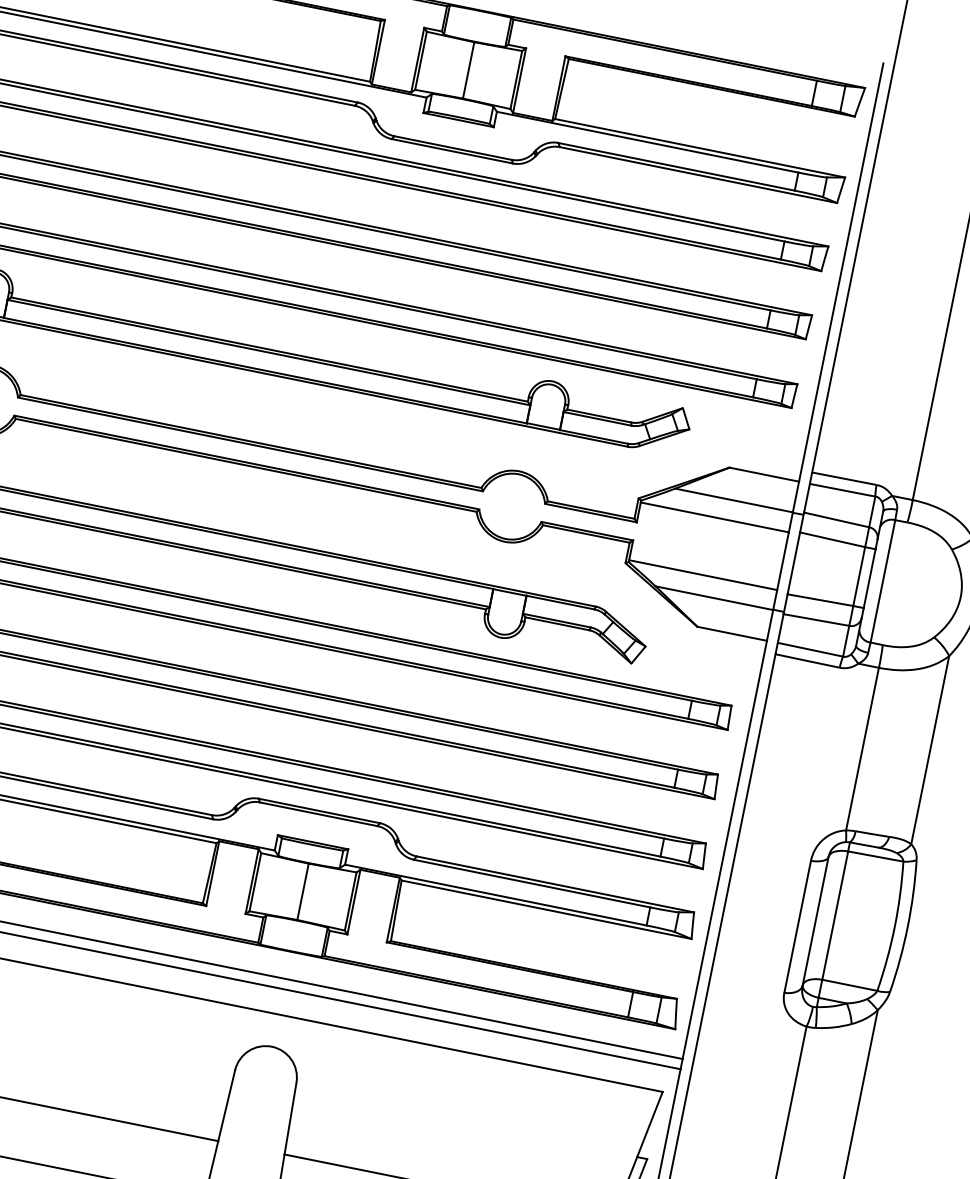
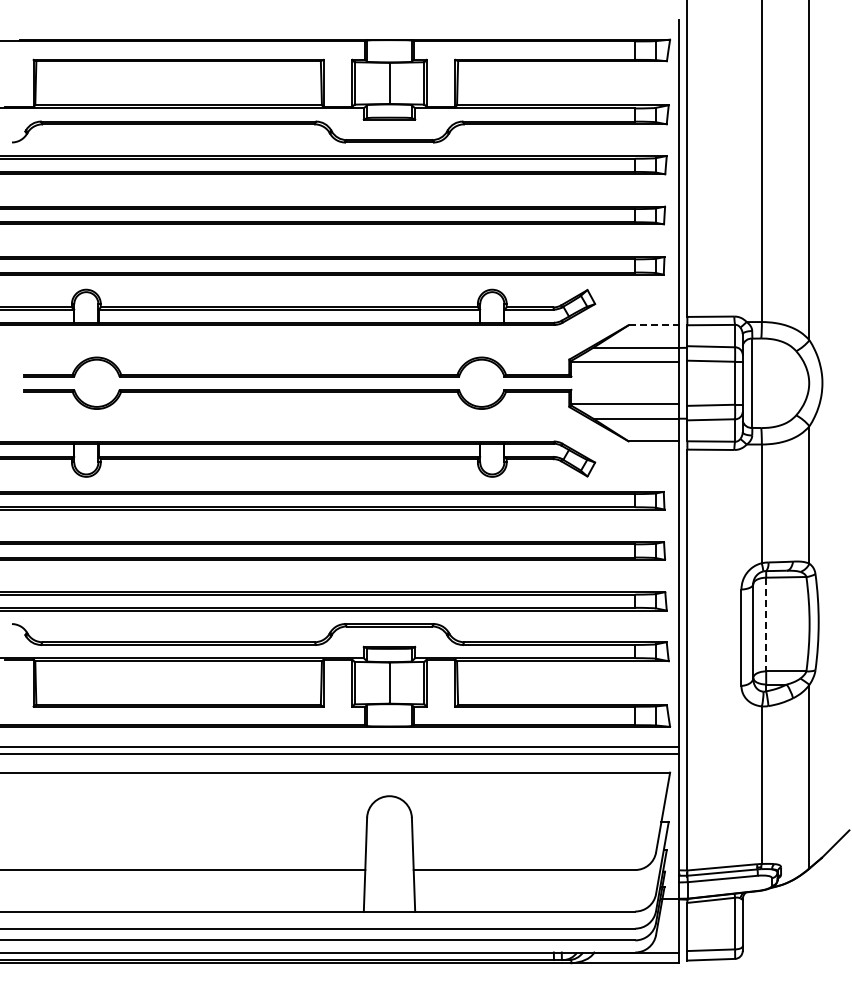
line: (764, 475) -> (654, 325), solid -> dashed
line: (835, 915) -> (766, 624), solid -> dashed

